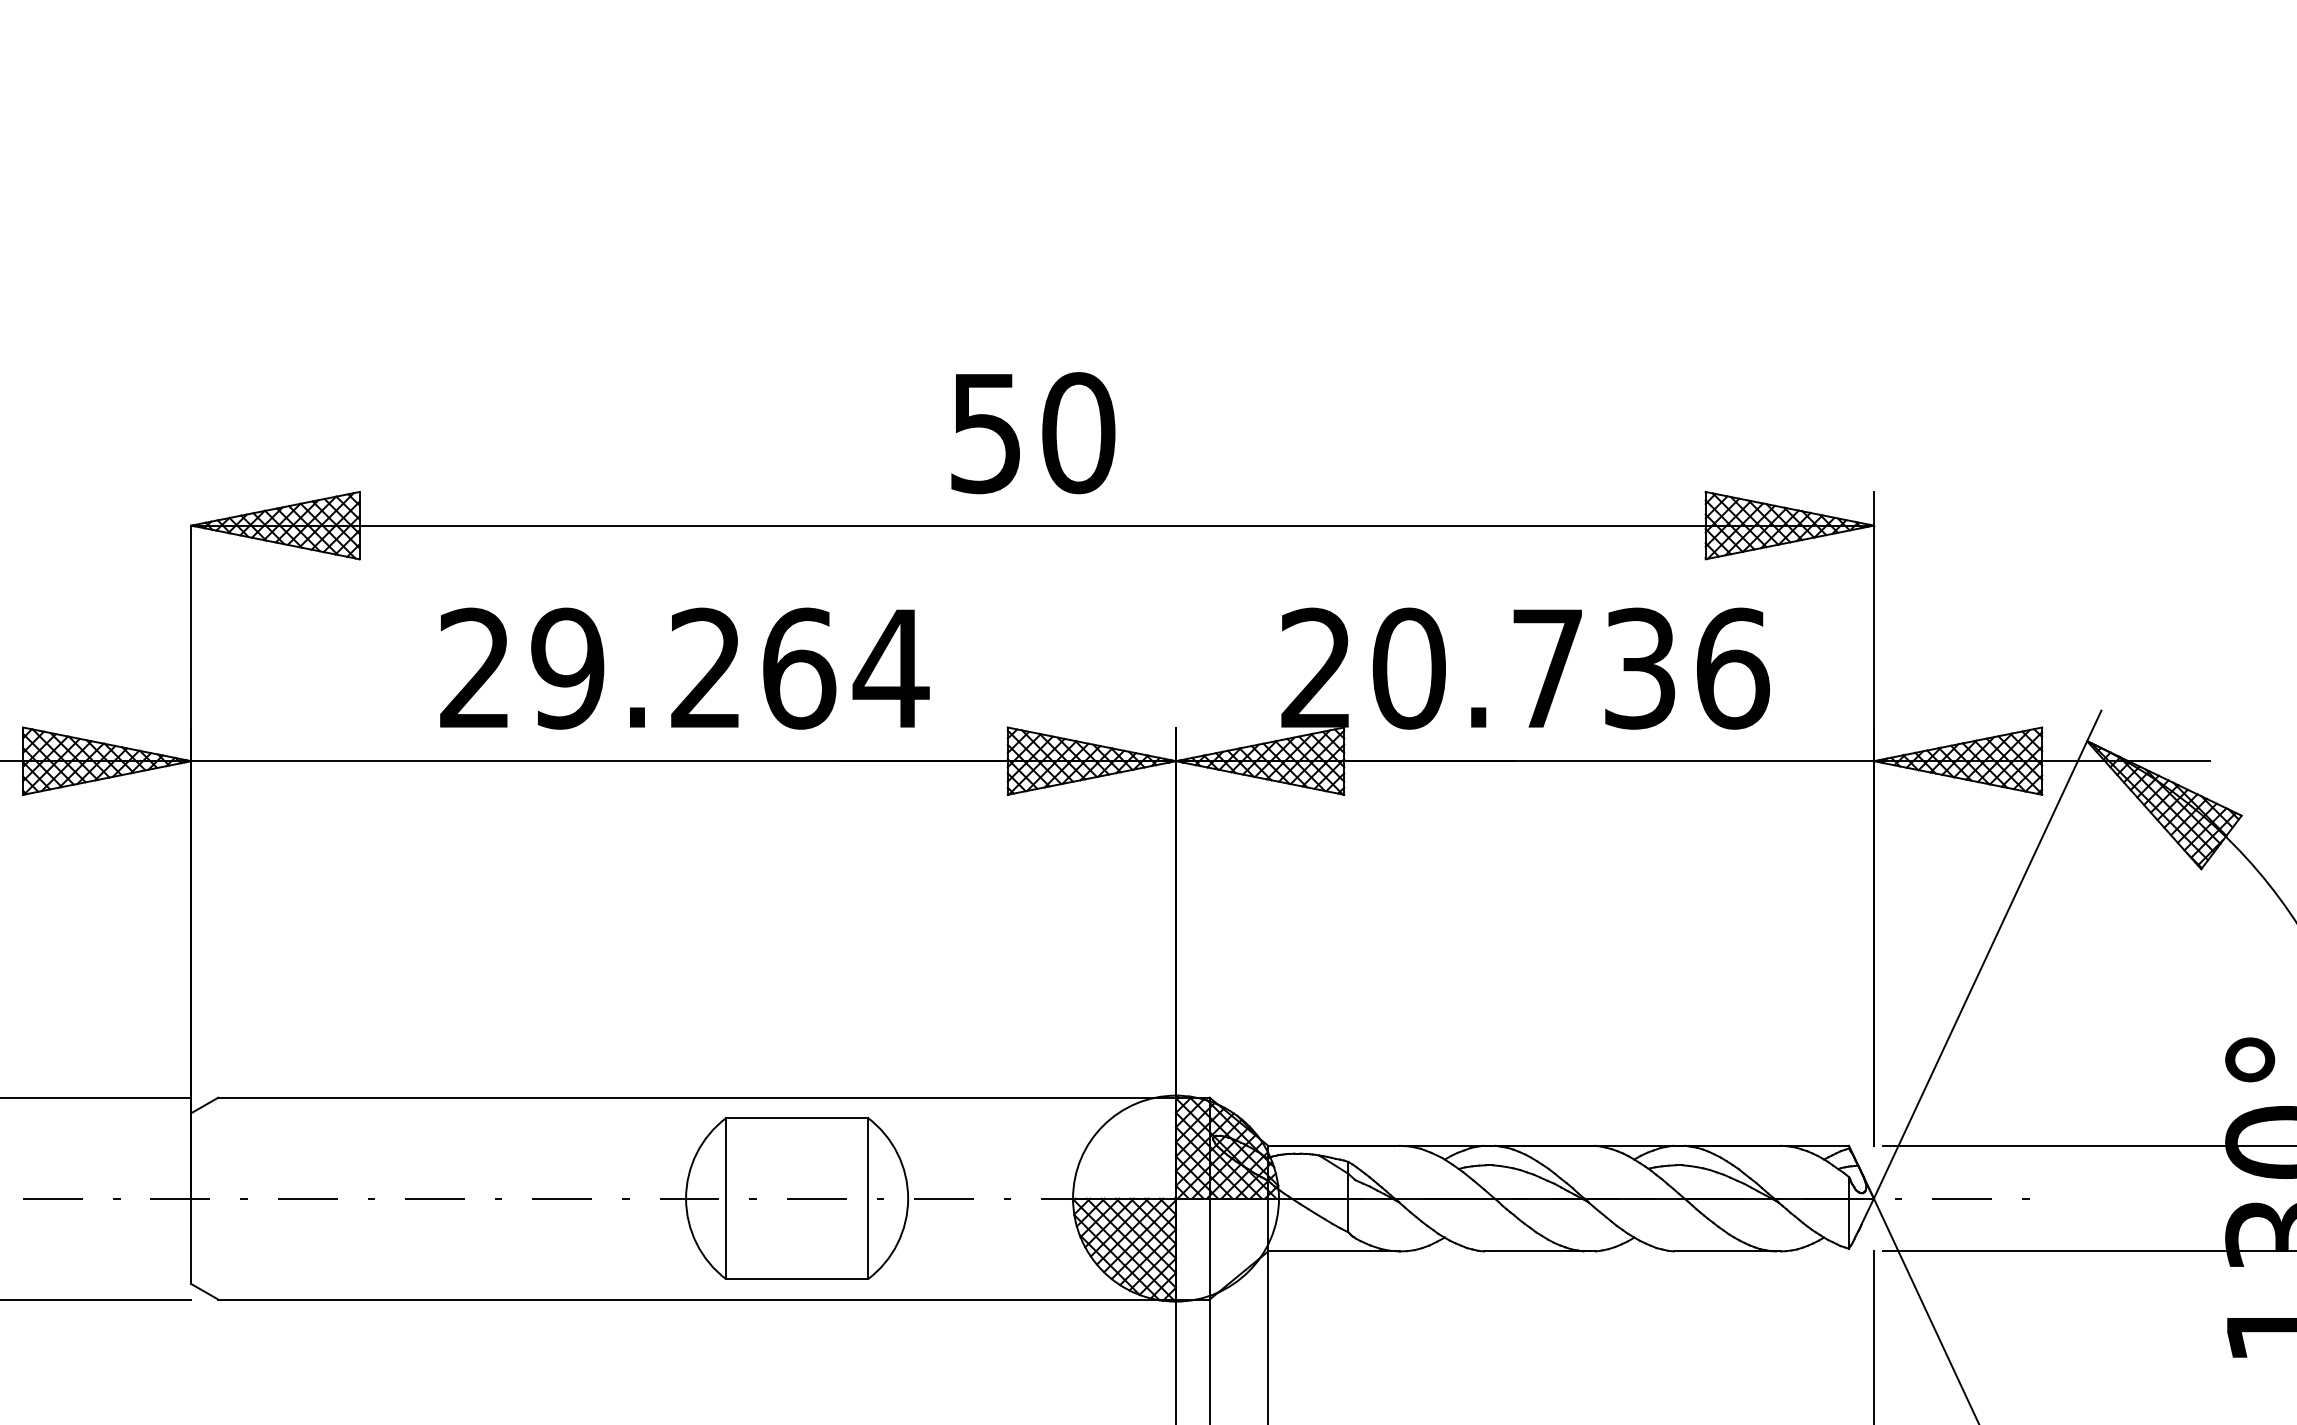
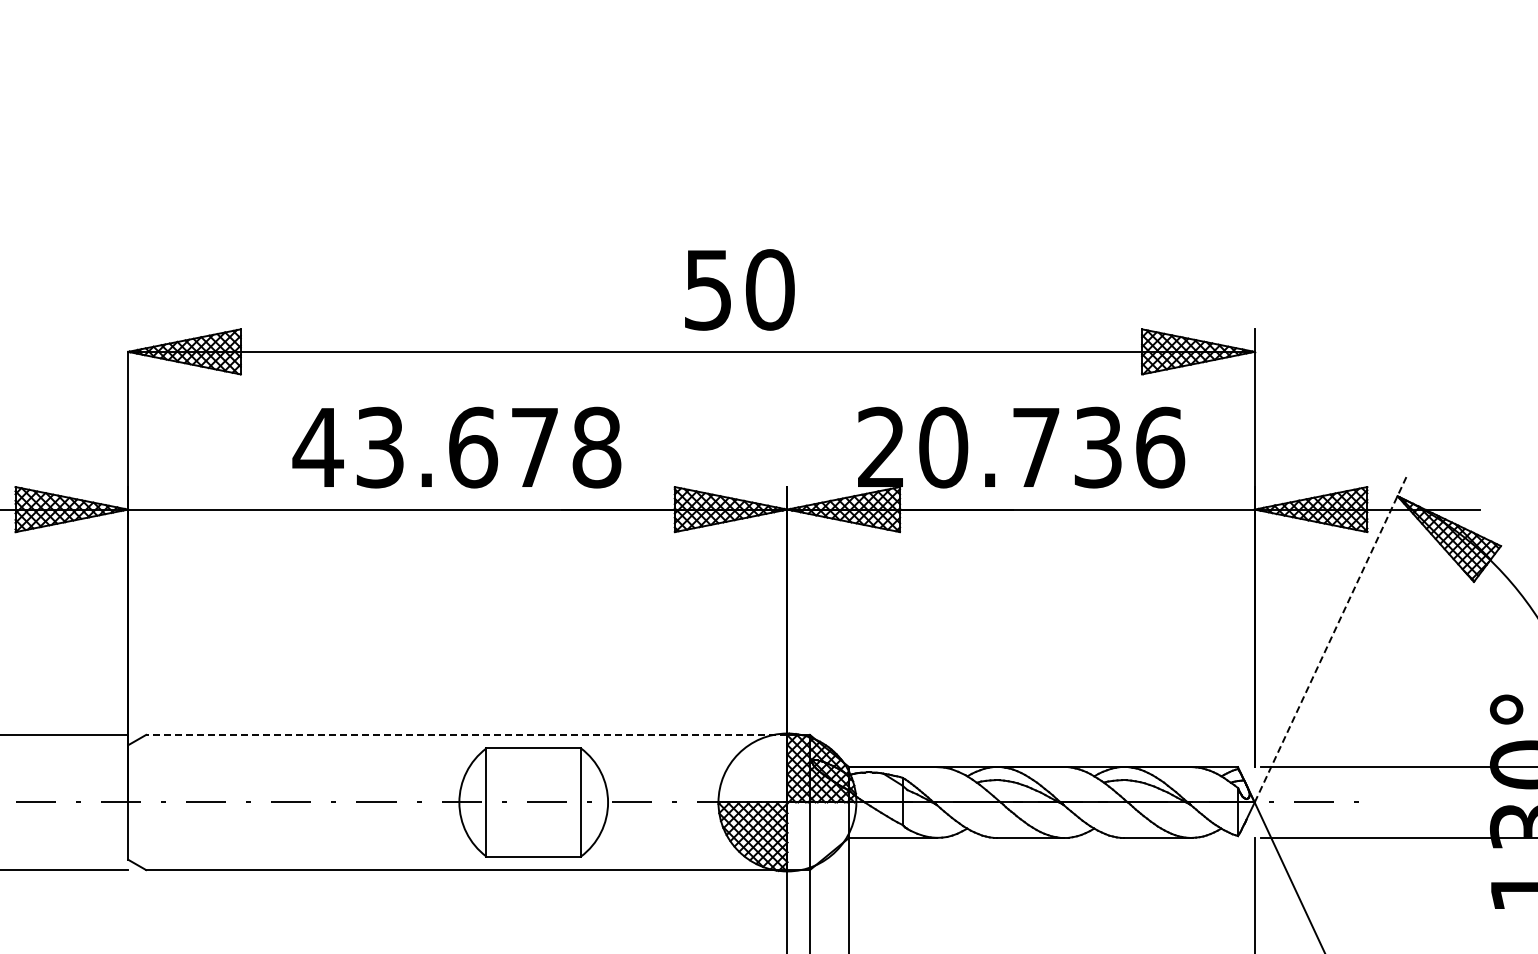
text: (1032, 432) -> (739, 289), moved
text: (683, 668) -> (457, 447), 29.264 -> 43.678
line: (1988, 953) -> (1331, 638), solid -> dashed
line: (696, 1097) -> (466, 734), solid -> dashed

